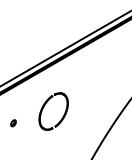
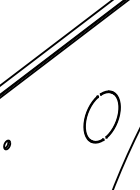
part: (44, 107) -> (89, 113), moved

